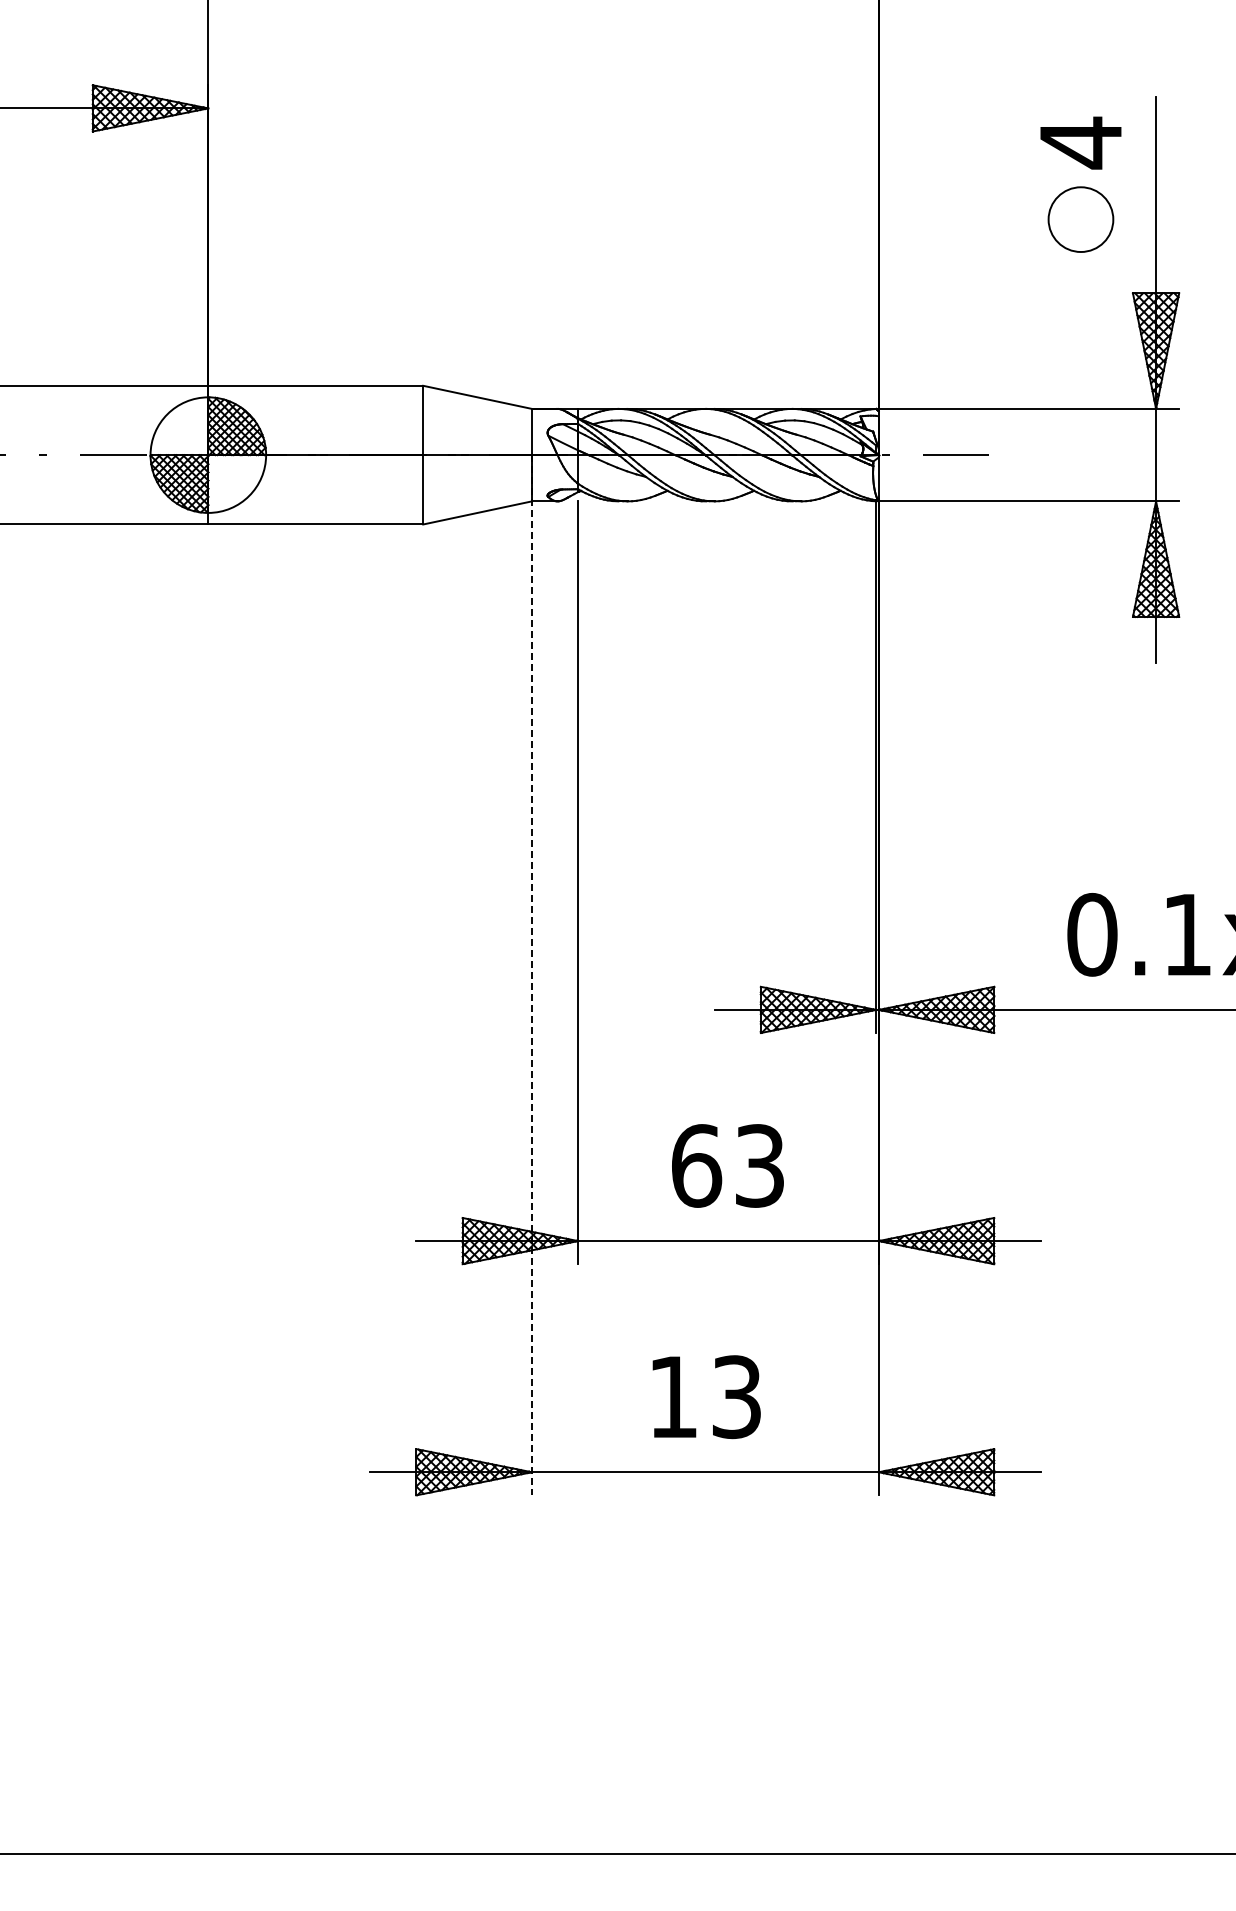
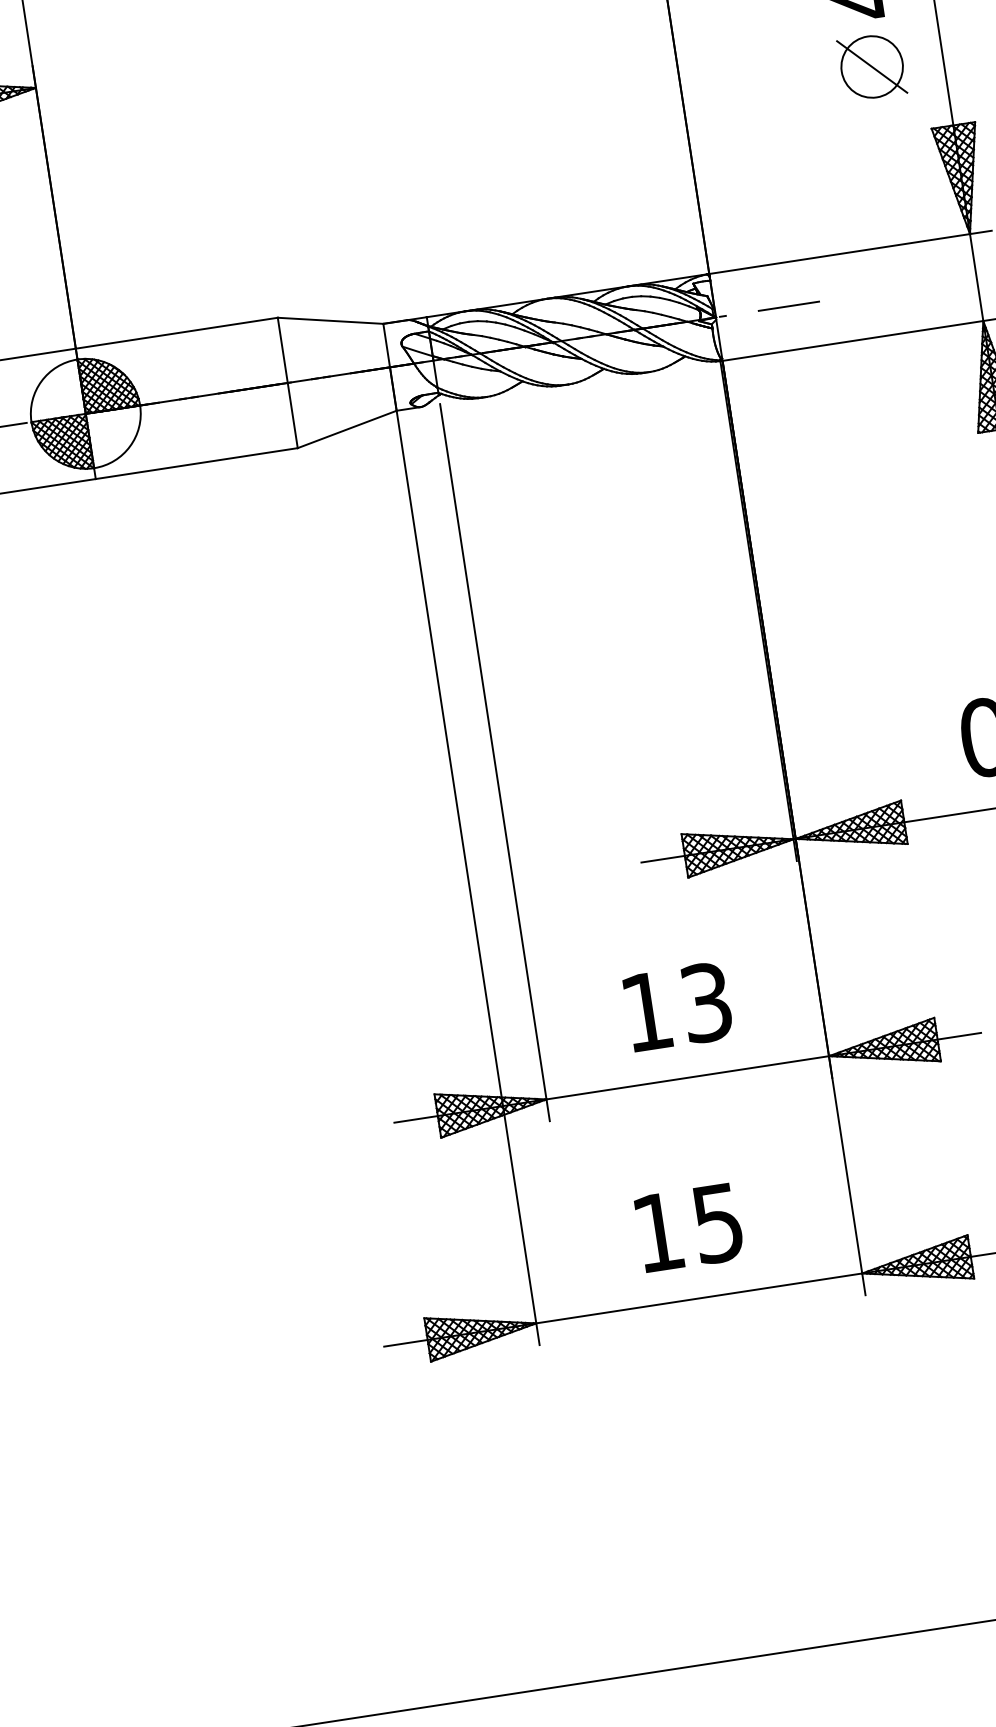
line: (1080, 219) -> (871, 66), added
line: (531, 975) -> (464, 856), dashed -> solid
text: (697, 1165) -> (647, 1011), 63 -> 13
text: (736, 1396) -> (717, 1222), 13 -> 15

